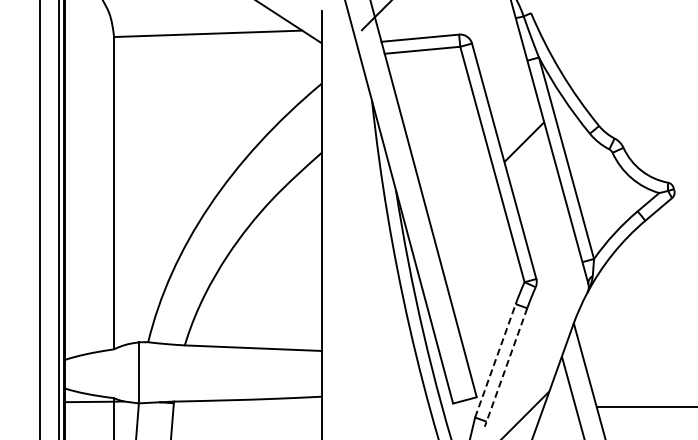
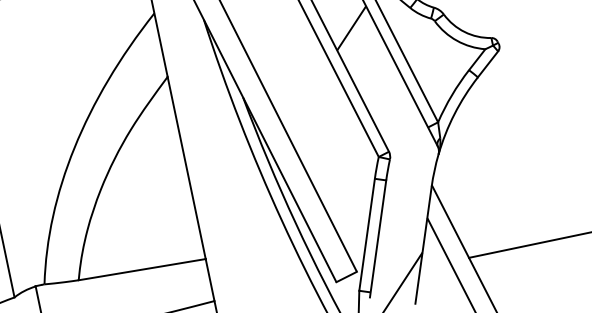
line: (495, 360) -> (367, 234), dashed -> solid
line: (506, 367) -> (378, 238), dashed -> solid

